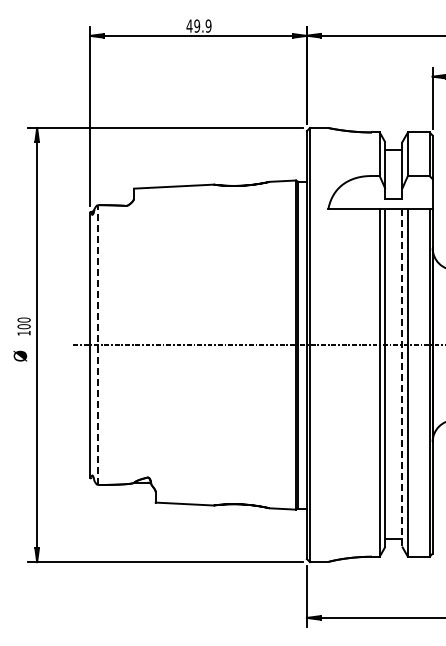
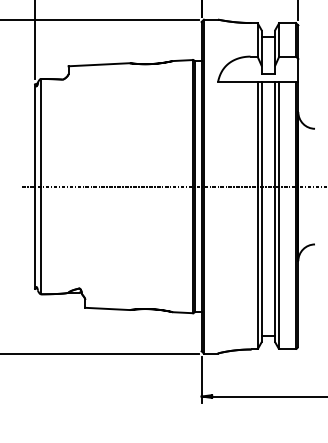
line: (98, 345) -> (41, 186), dashed -> solid
line: (402, 377) -> (275, 211), dashed -> solid

